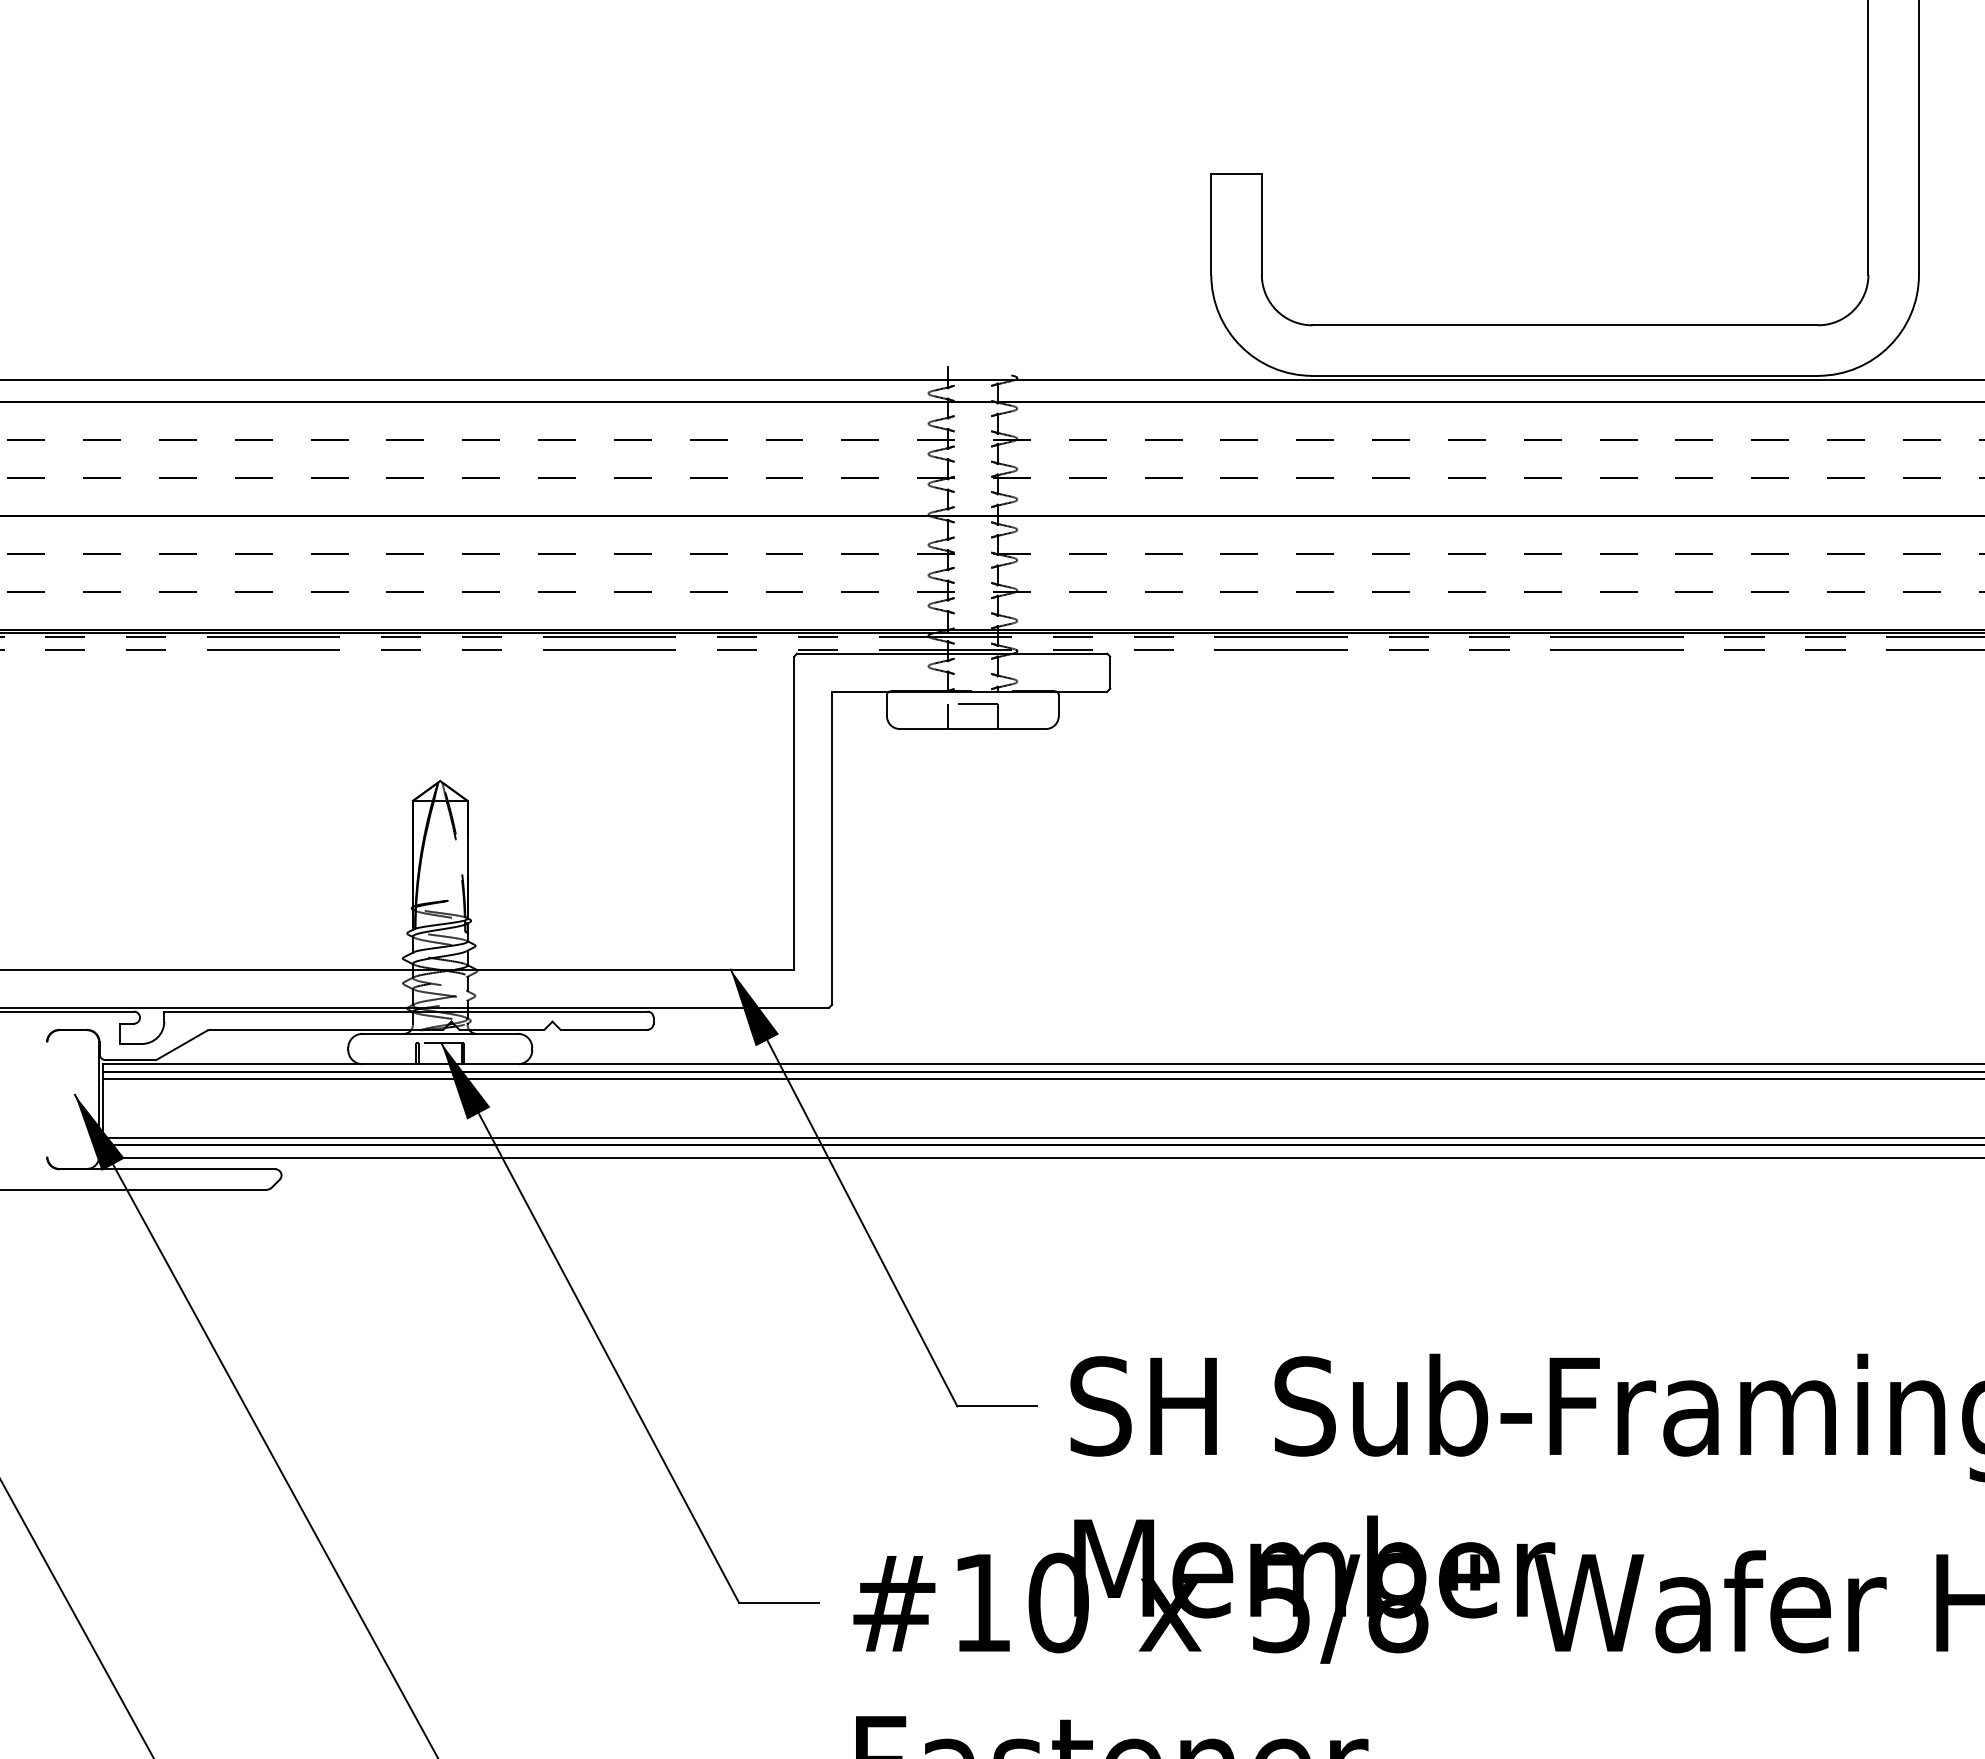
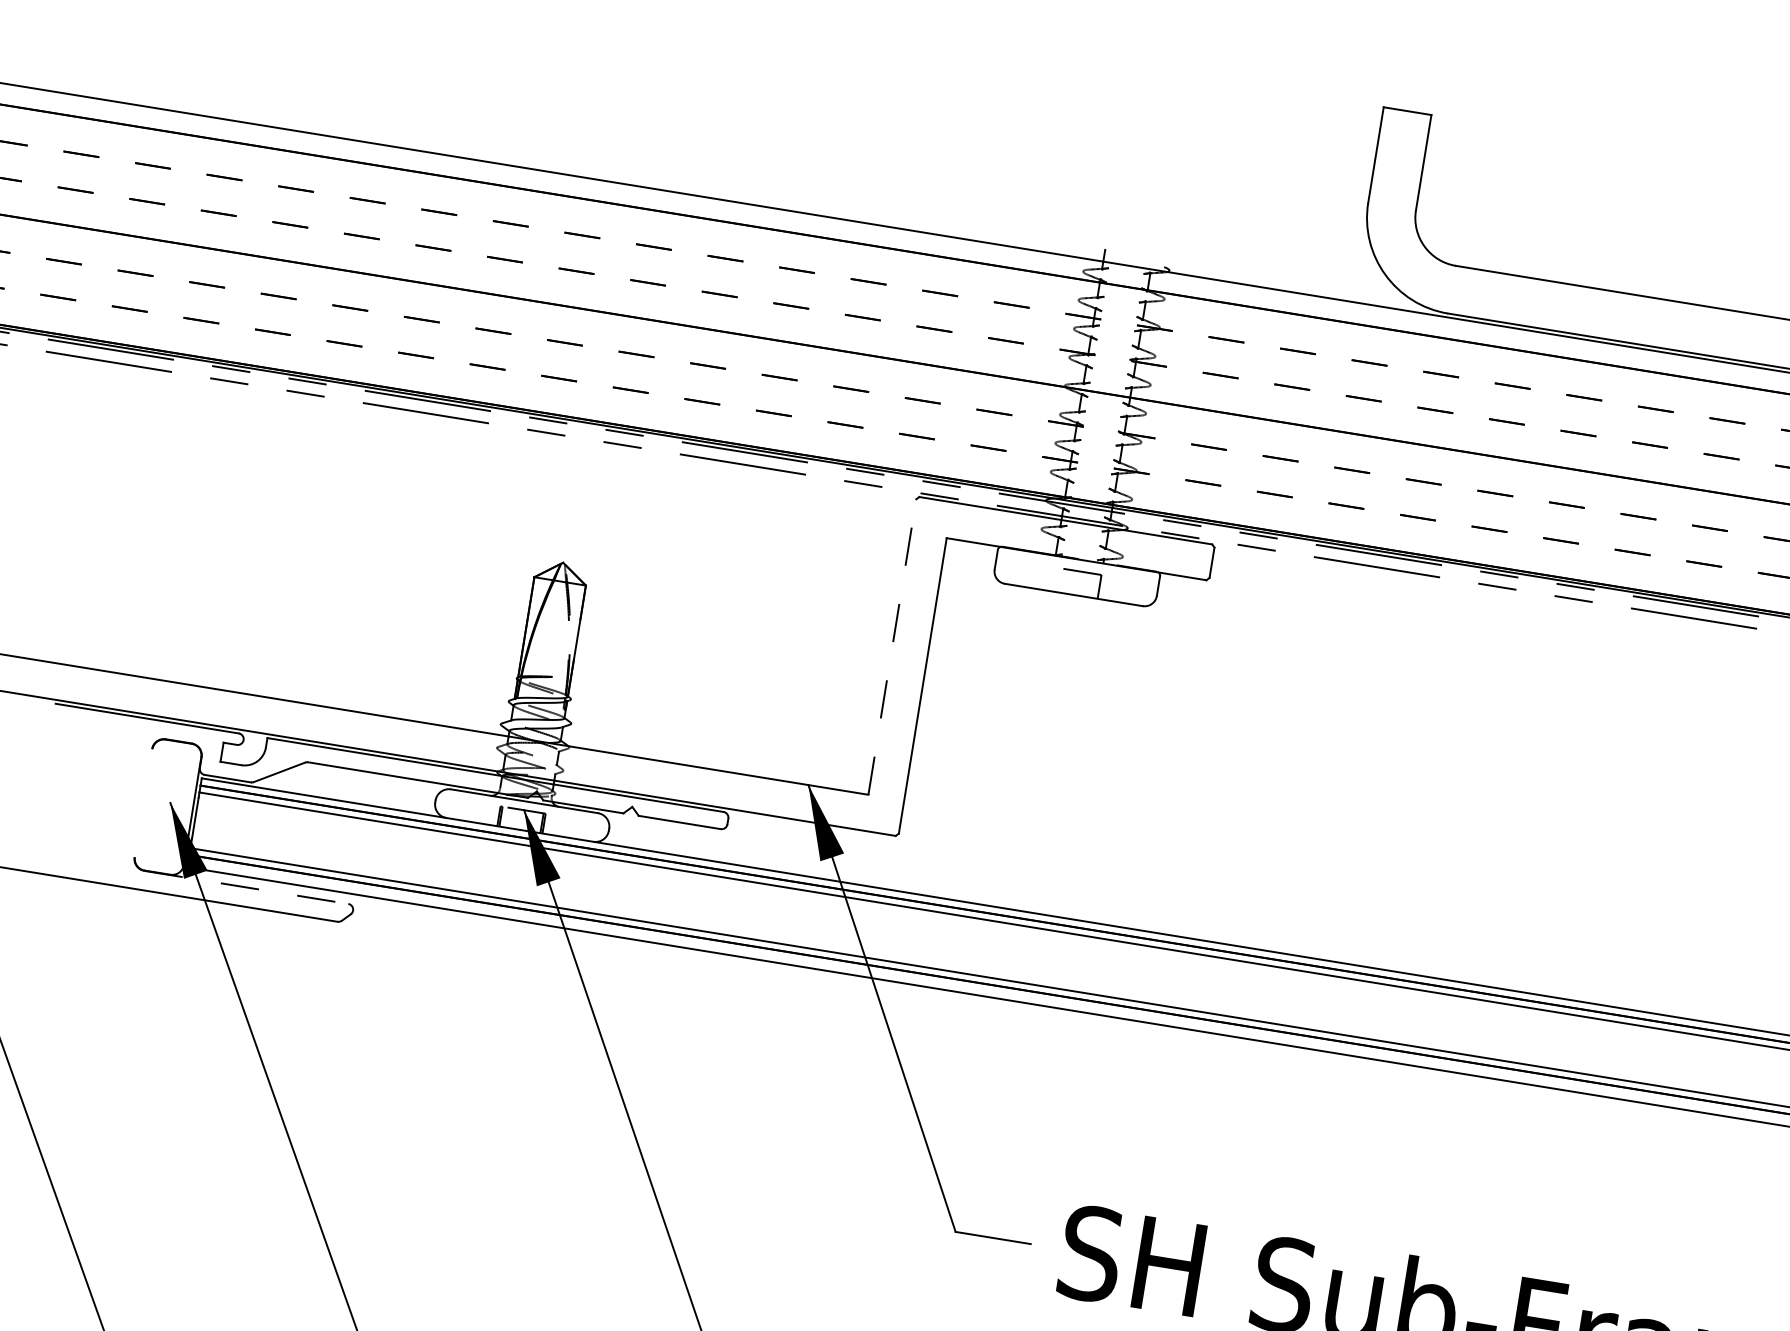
line: (947, 716) -> (1051, 579), removed
line: (794, 813) -> (892, 647), solid -> dashed
line: (167, 1169) -> (246, 887), solid -> dashed

